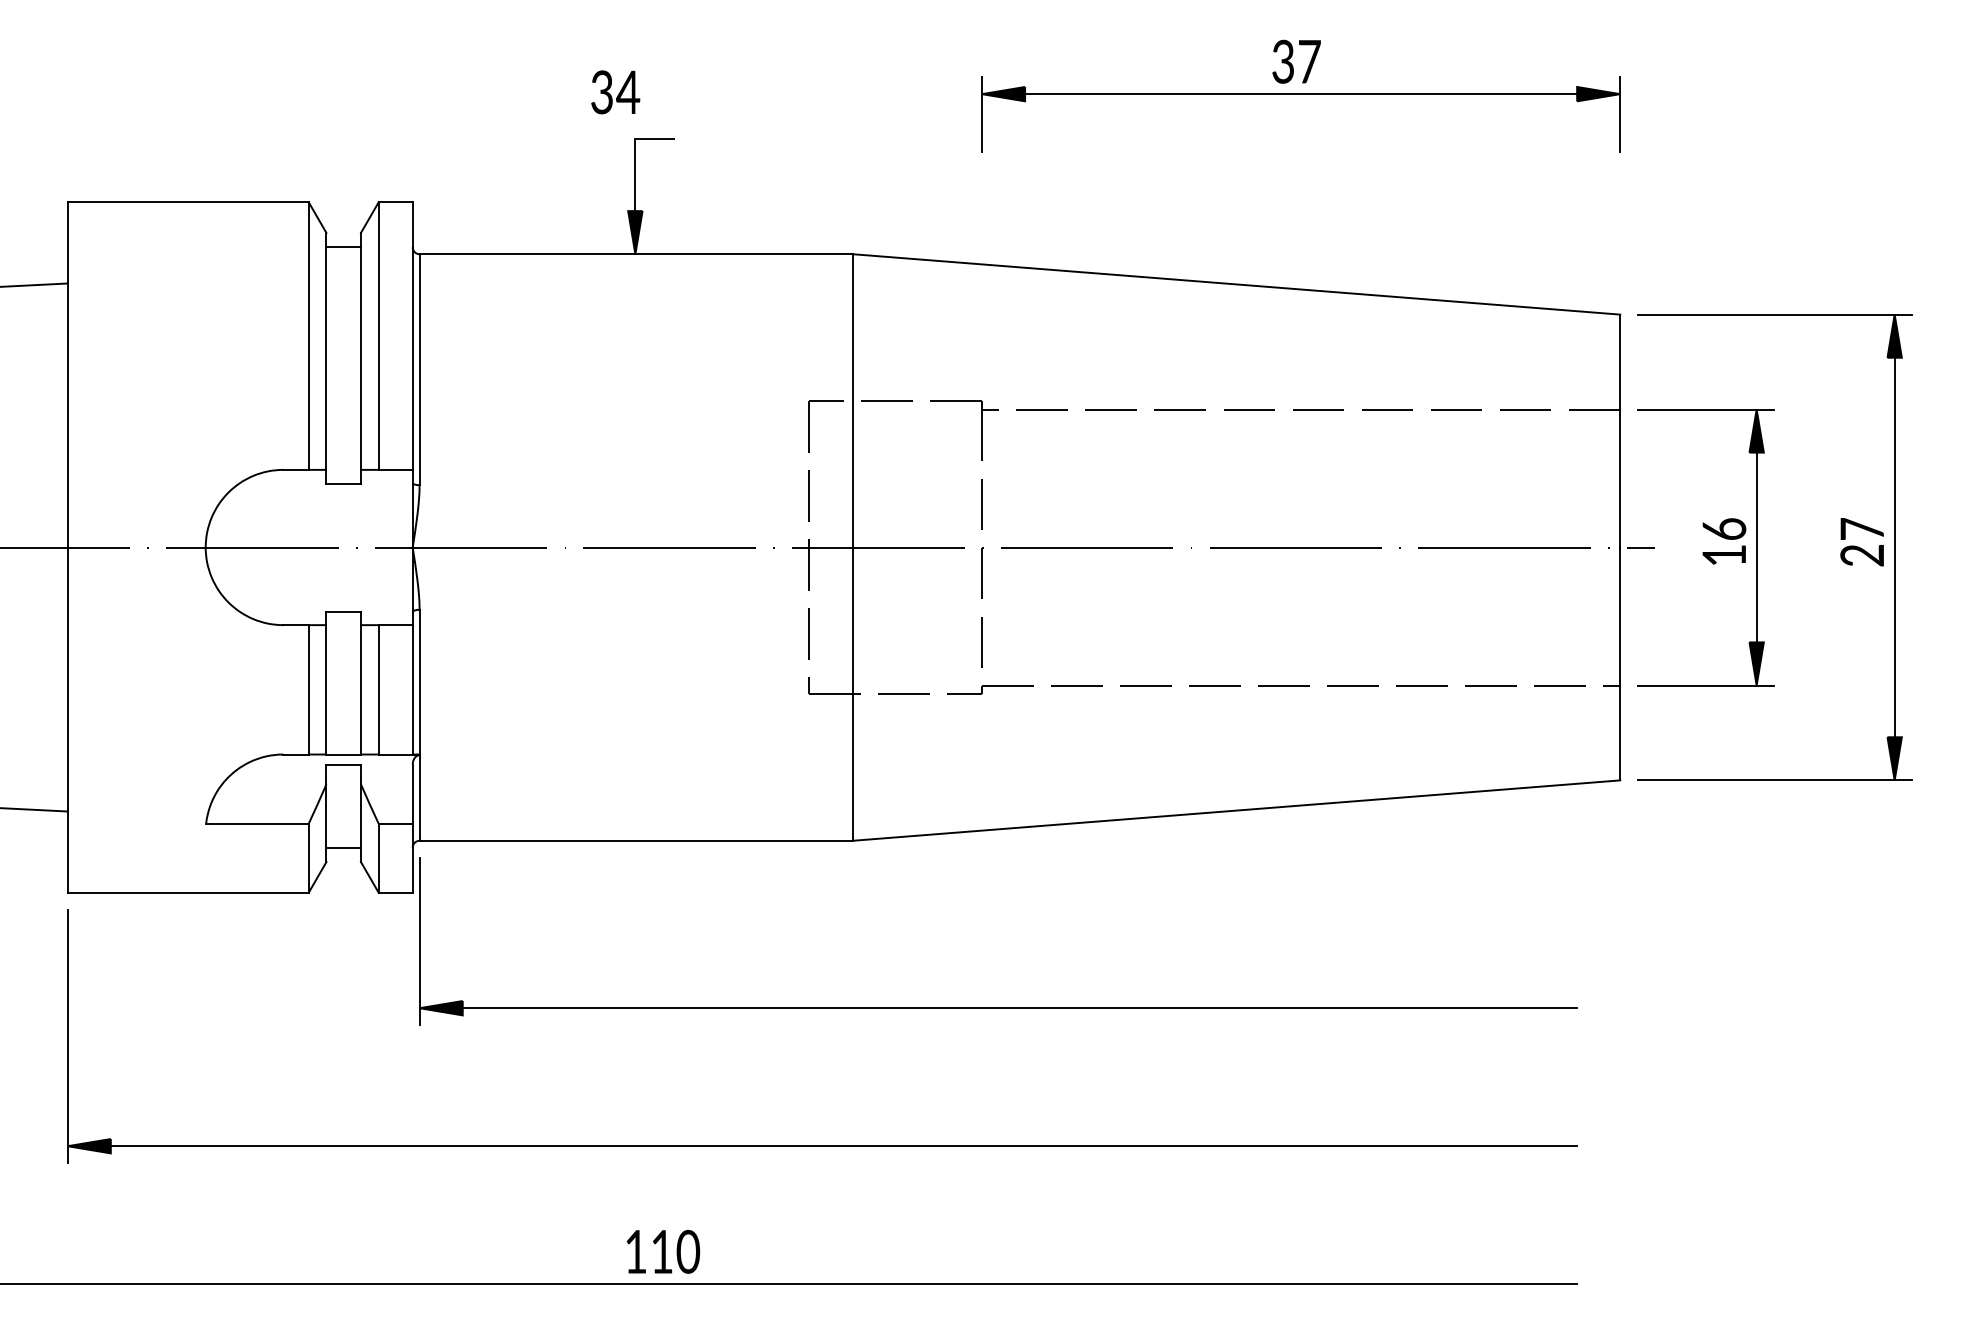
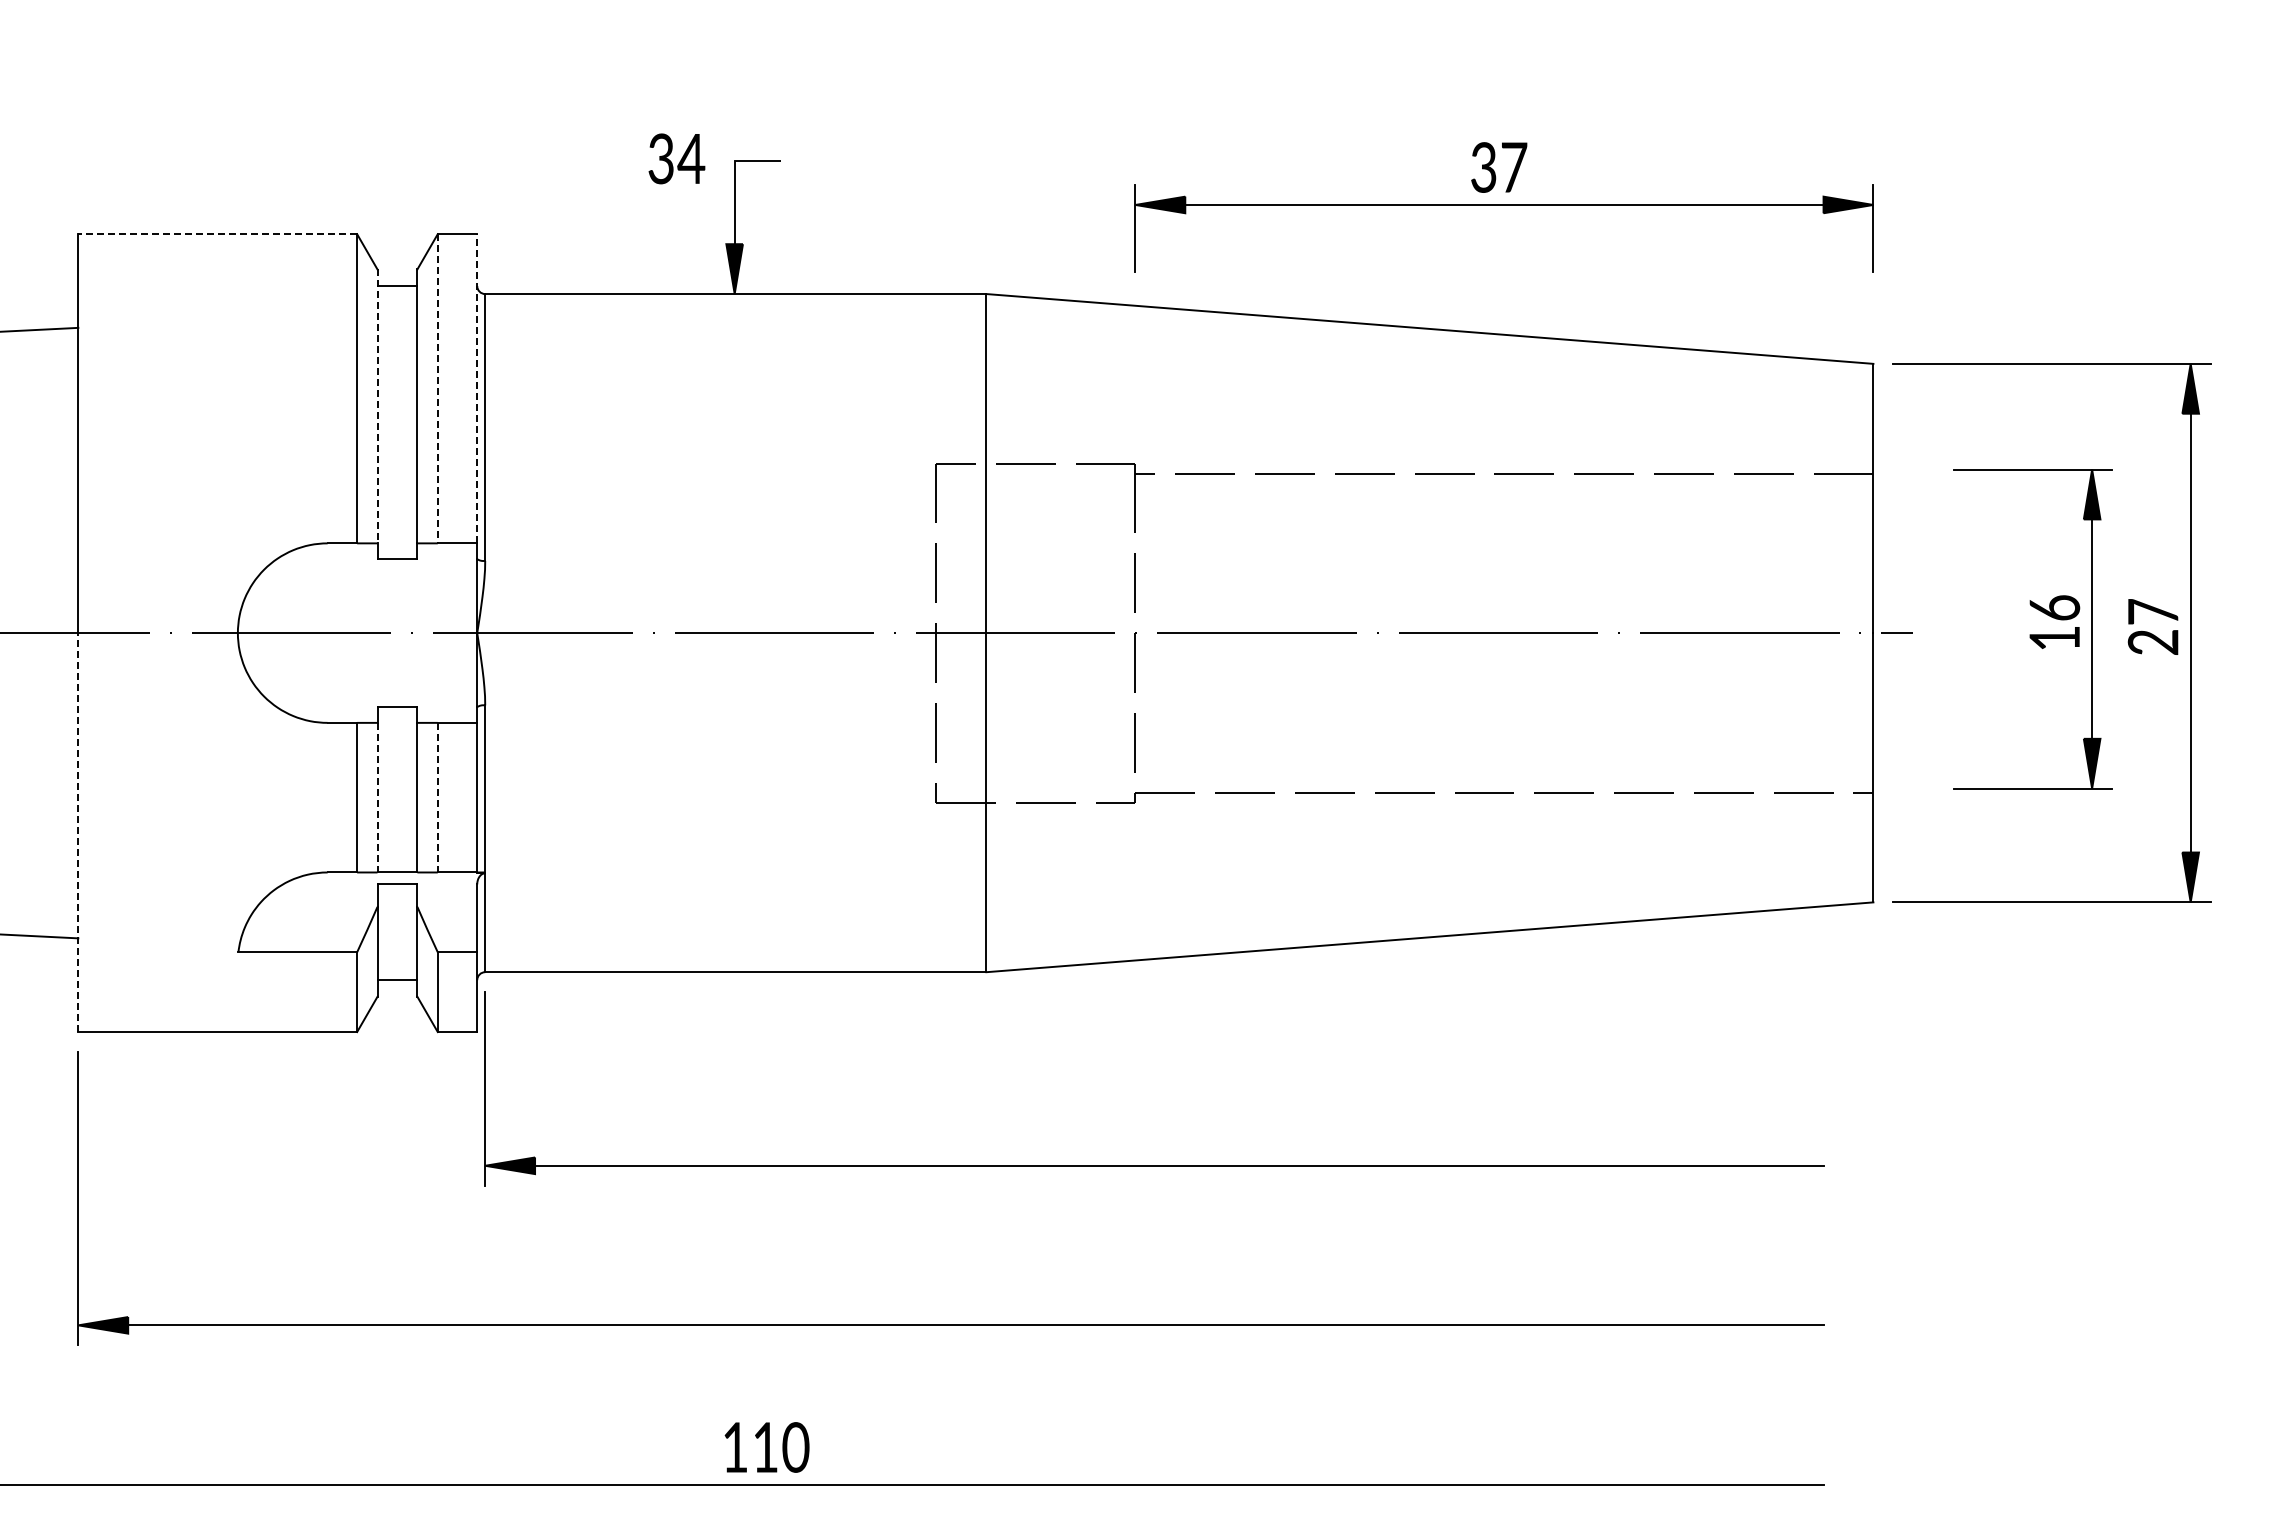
text: (615, 92) -> (676, 158), moved
part: (1300, 96) -> (1503, 207), moved
line: (188, 202) -> (217, 234), solid -> dashed
line: (378, 335) -> (437, 388), solid -> dashed
line: (412, 335) -> (477, 388), solid -> dashed
line: (326, 351) -> (377, 406), solid -> dashed
part: (1705, 547) -> (2032, 629), moved
line: (326, 689) -> (377, 797), solid -> dashed
line: (378, 689) -> (437, 797), solid -> dashed
line: (67, 719) -> (78, 832), solid -> dashed

